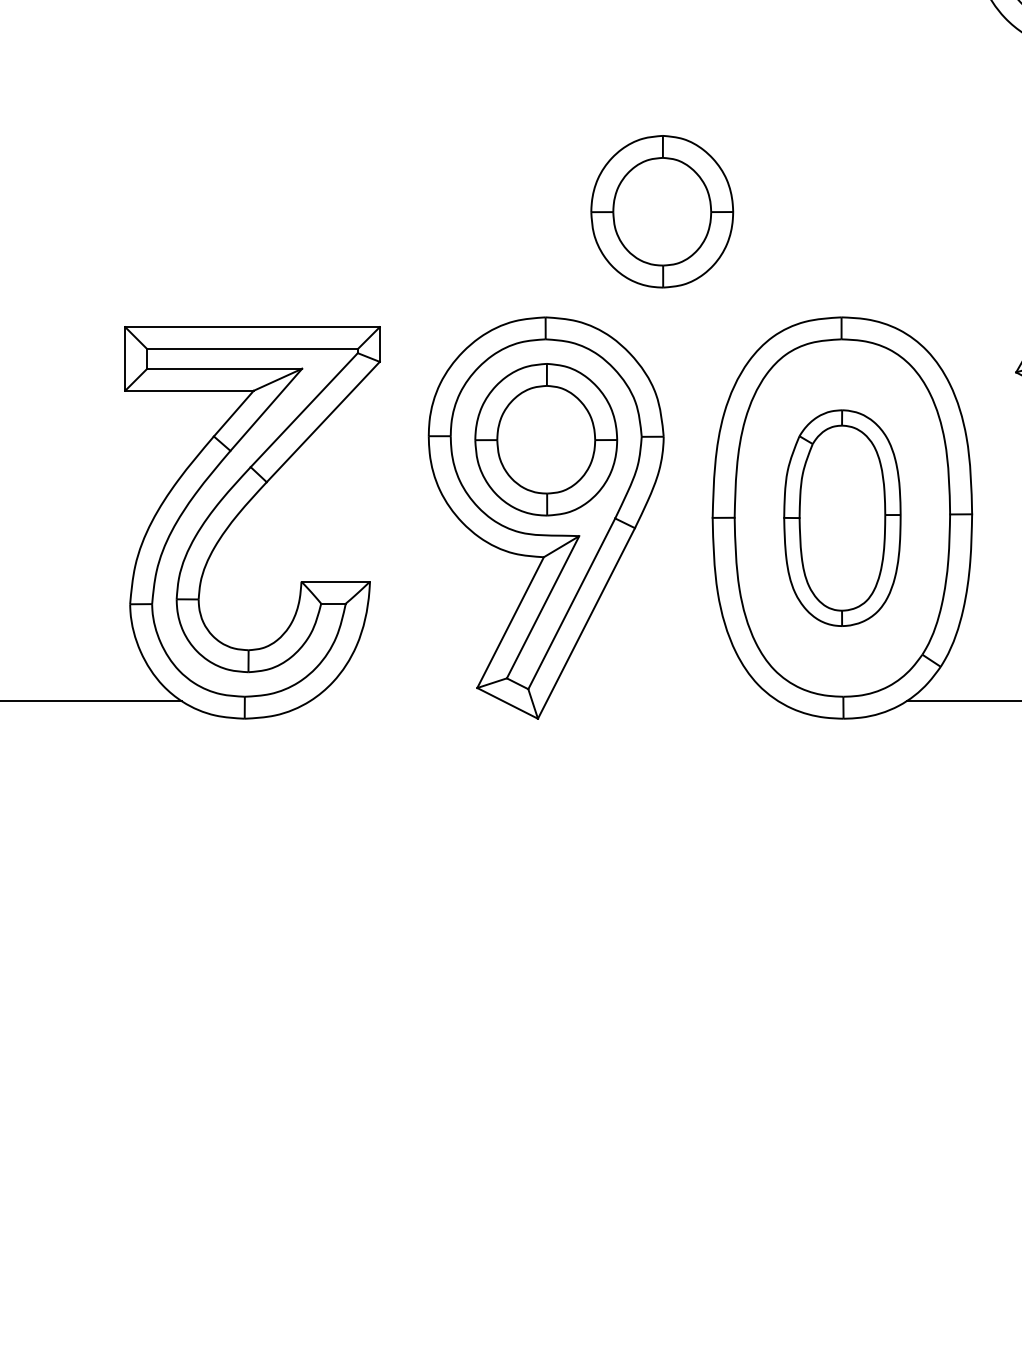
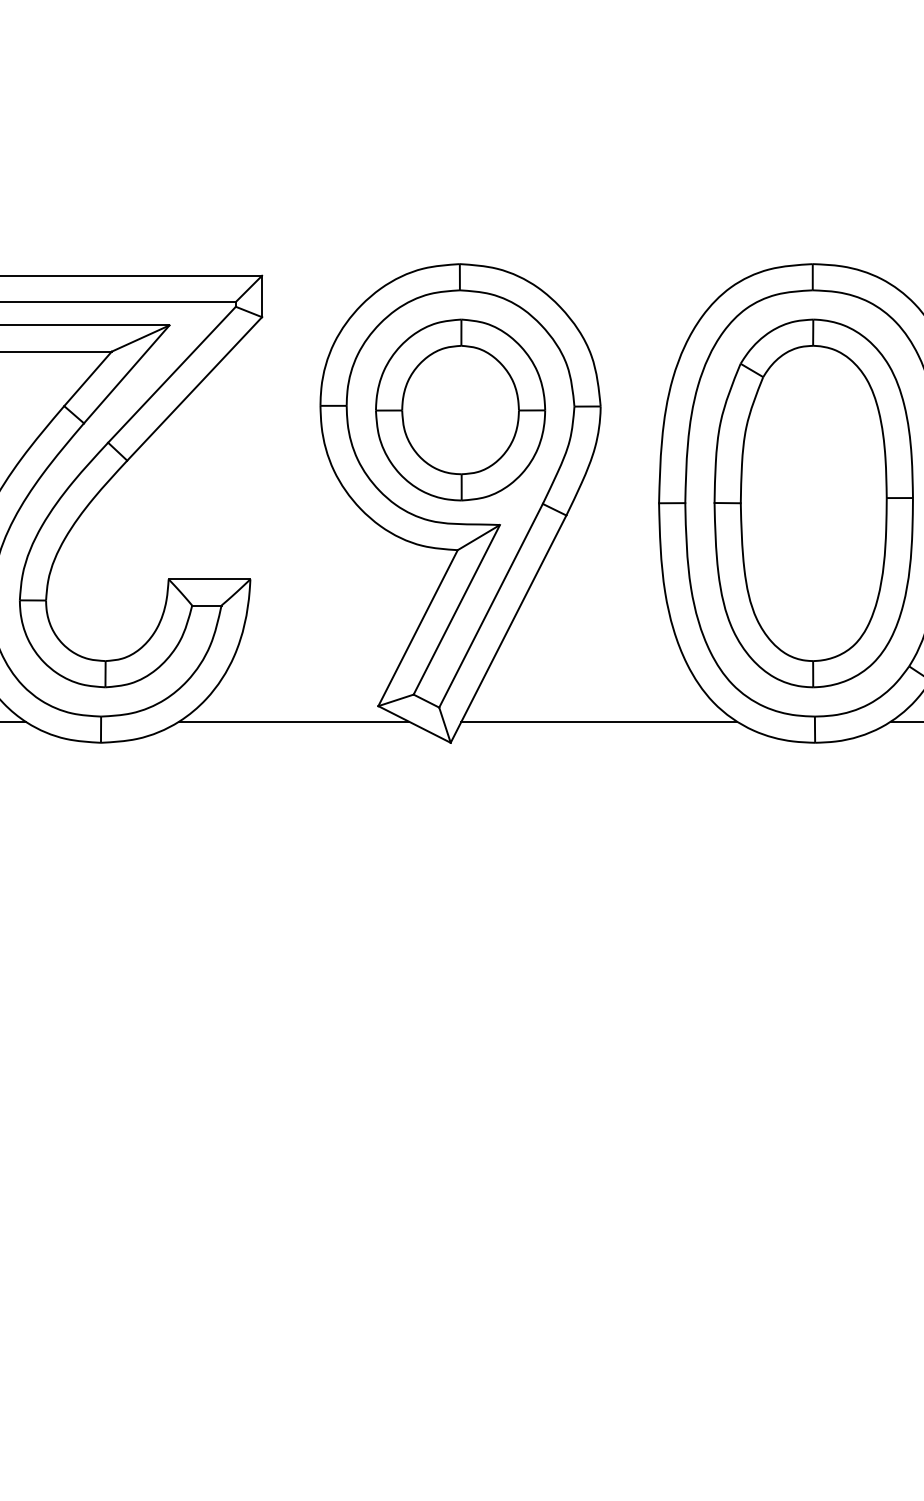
part: (662, 211) -> (599, 137), removed
part: (842, 518) -> (813, 503), size x1.43
line: (406, 701) -> (293, 722), added
line: (662, 701) -> (599, 722), added

